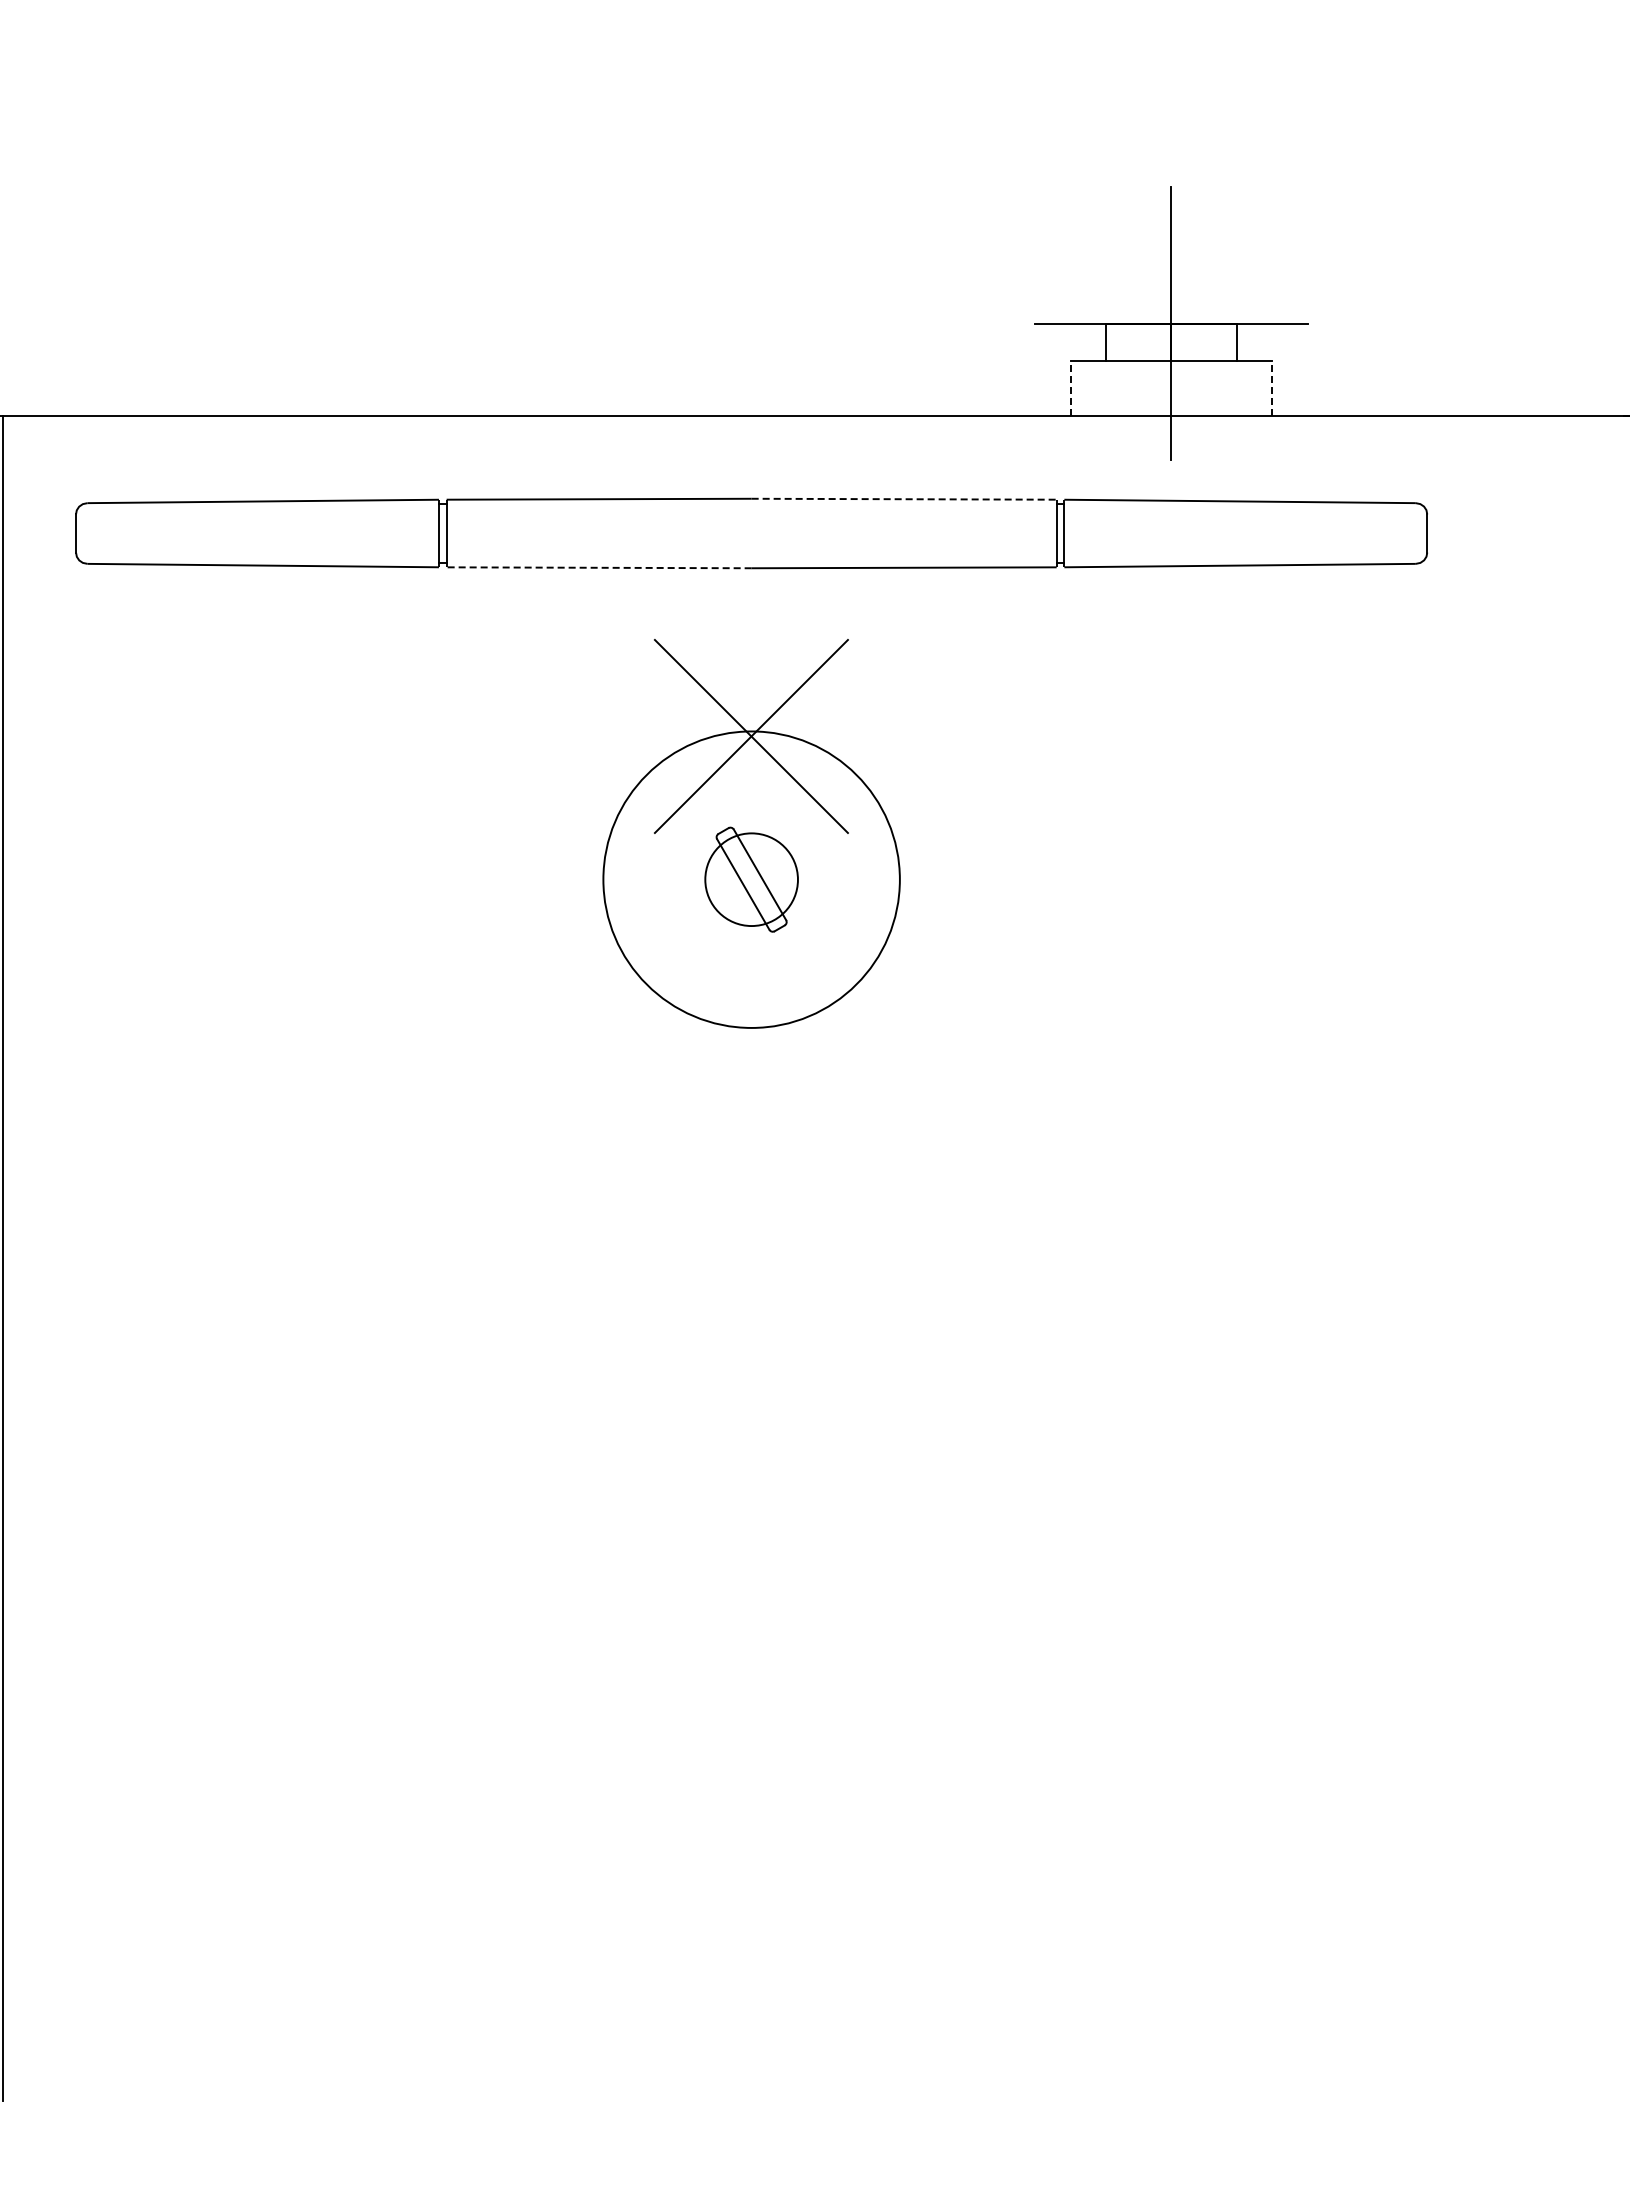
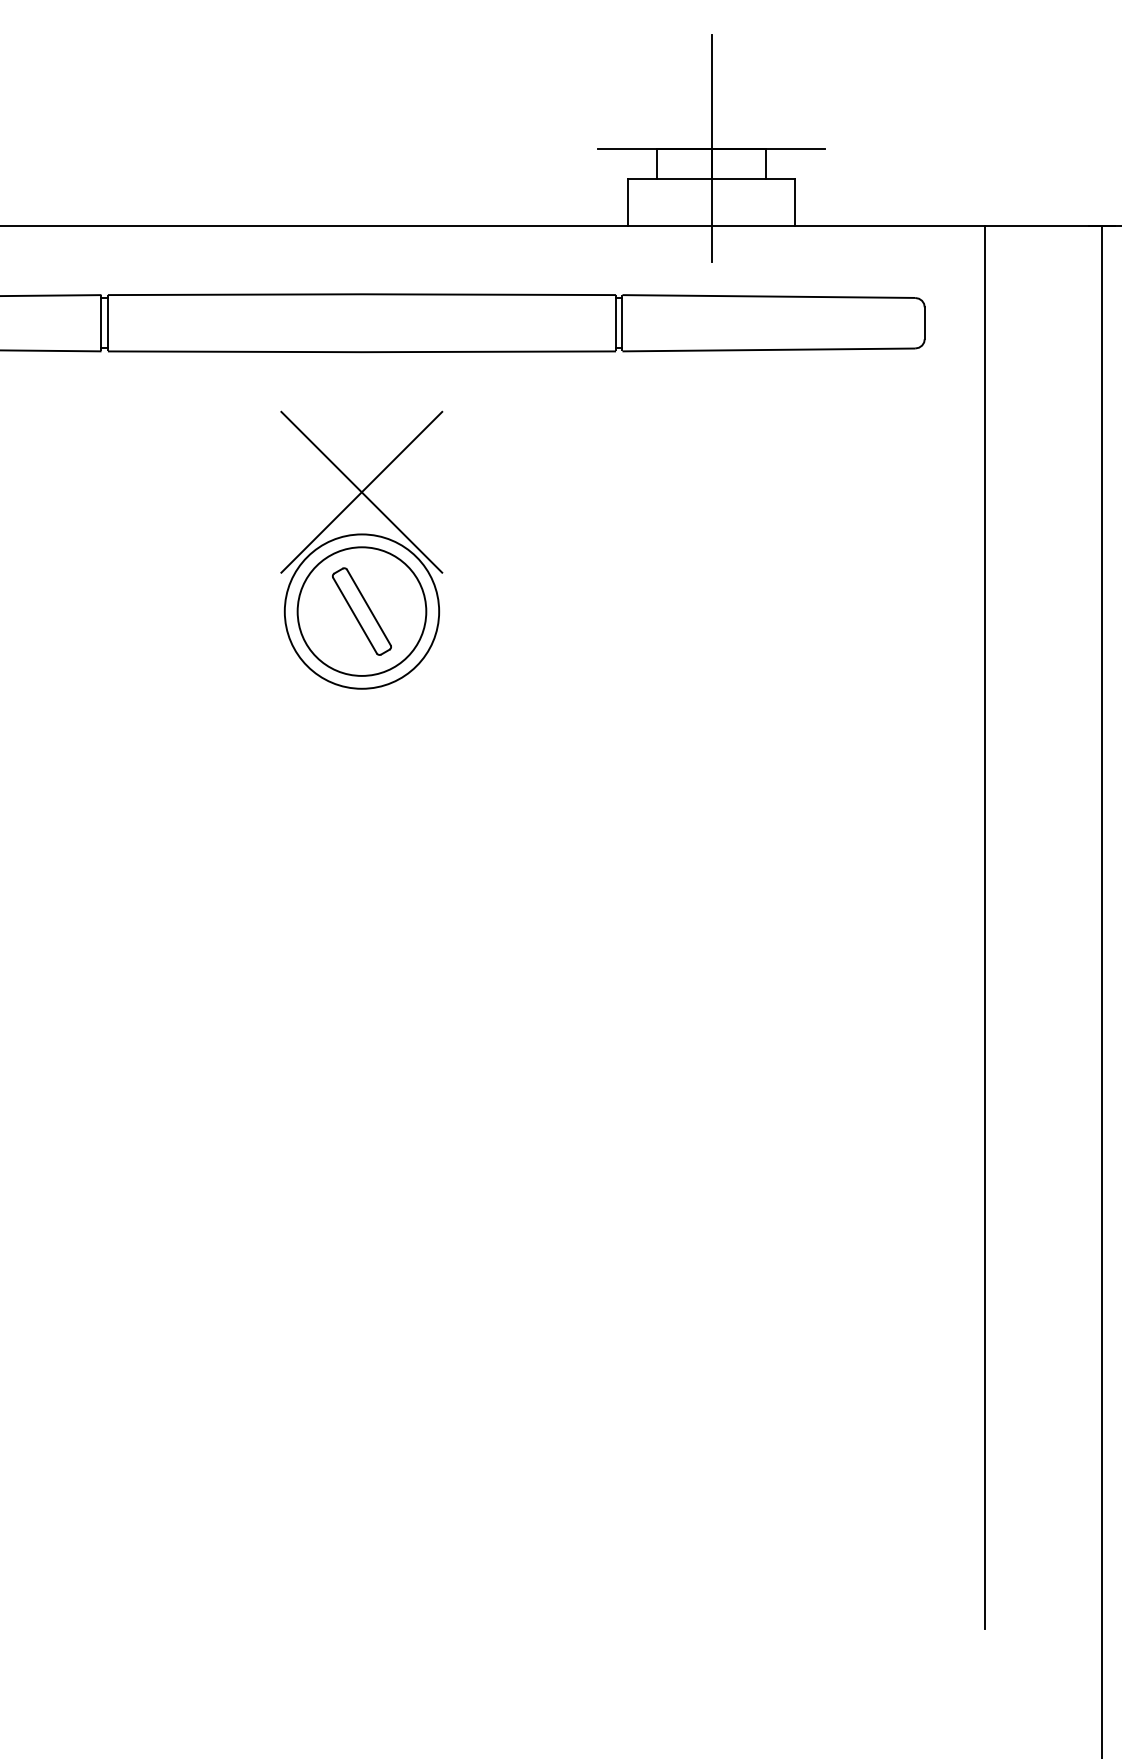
line: (1071, 388) -> (628, 202), dashed -> solid
line: (1271, 388) -> (795, 202), dashed -> solid
line: (904, 499) -> (489, 294), dashed -> solid
line: (598, 567) -> (234, 351), dashed -> solid
circle: (751, 879) -> (361, 611), size x0.62
circle: (751, 879) -> (361, 611), size x1.67
line: (1499, 1258) -> (984, 927), added

